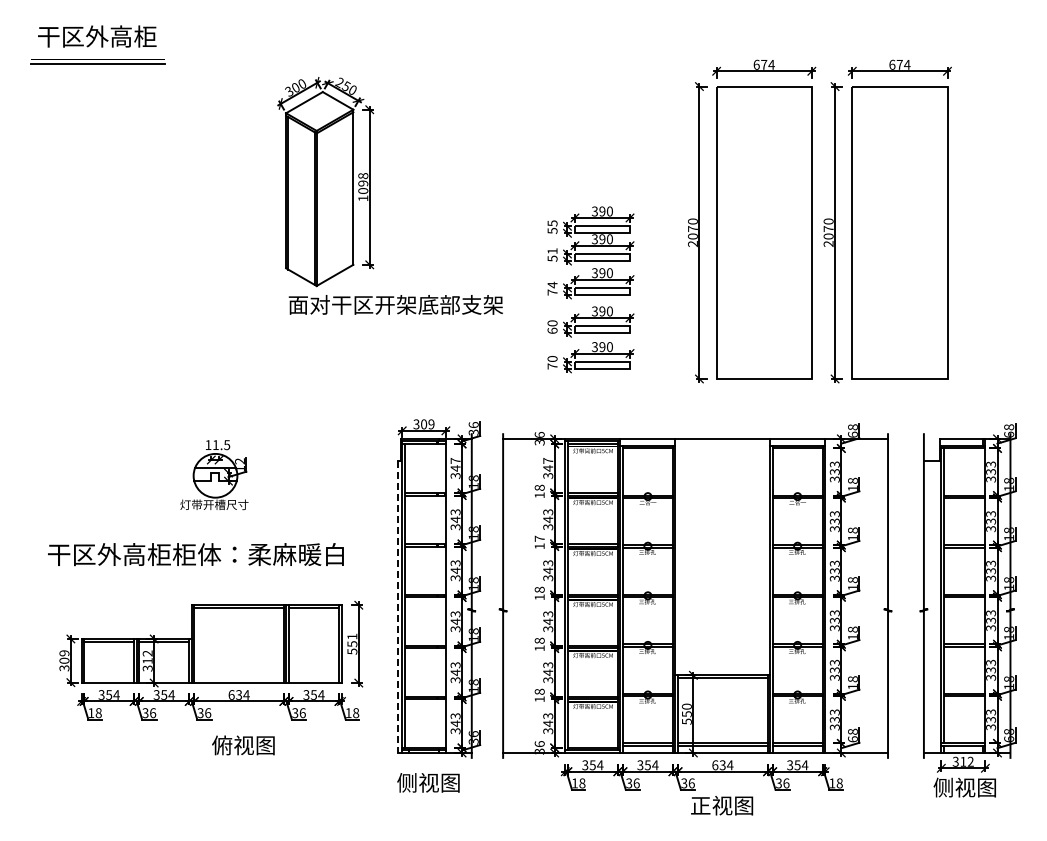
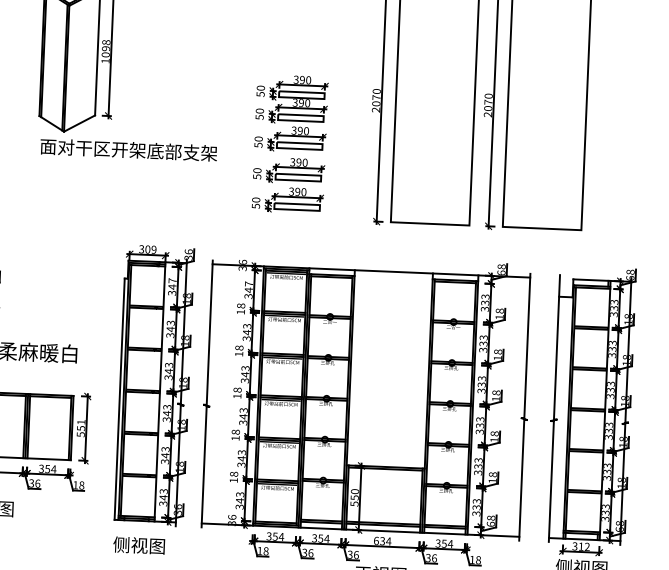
text: (552, 223) -> (260, 88), 55 -> 50
text: (552, 251) -> (259, 111), 51 -> 50
text: (552, 288) -> (258, 141), 74 -> 50
text: (552, 330) -> (257, 176), 60 -> 50
text: (552, 366) -> (255, 206), 70 -> 50
text: (539, 538) -> (239, 347), 17 -> 18
line: (397, 607) -> (119, 399), dashed -> solid

